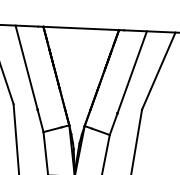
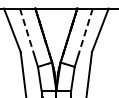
line: (27, 69) -> (27, 32), solid -> dashed
line: (131, 73) -> (85, 32), solid -> dashed

